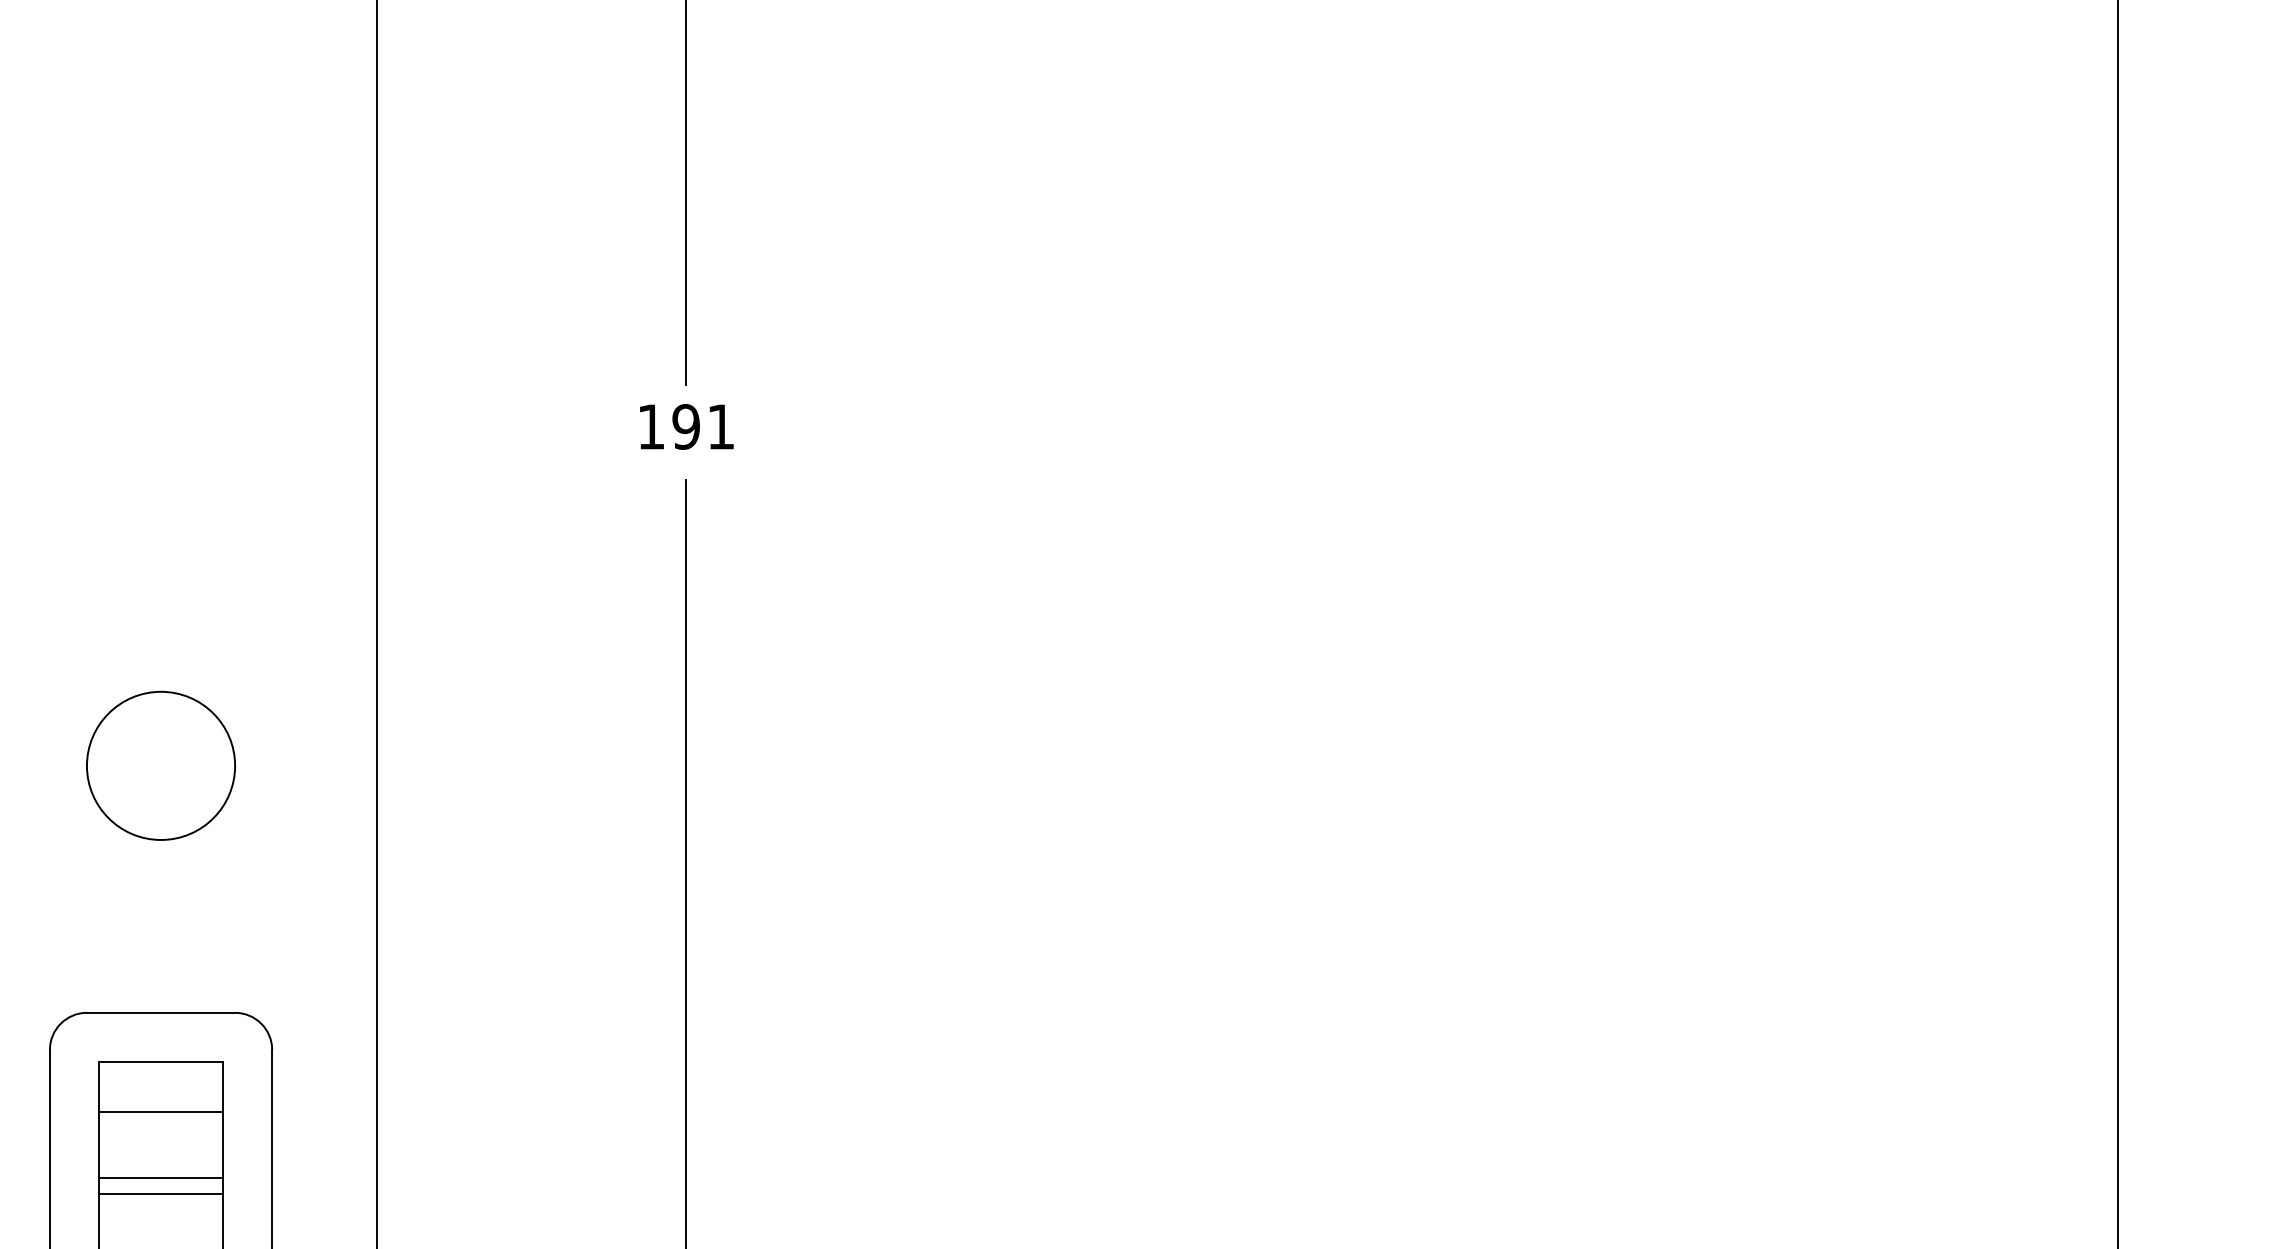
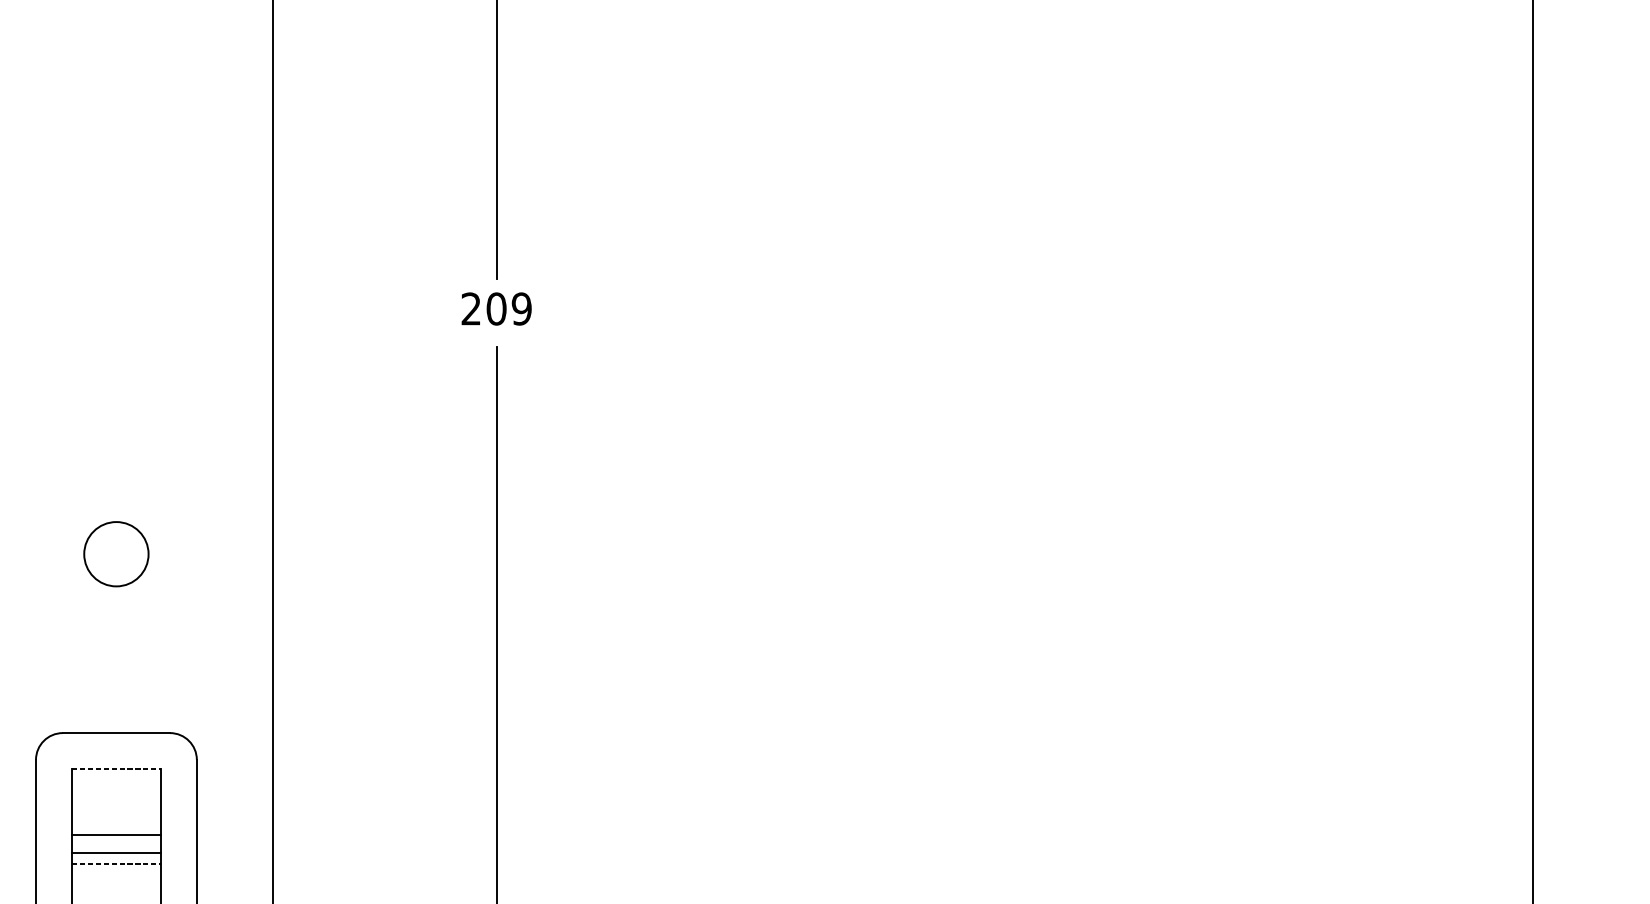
text: (686, 426) -> (496, 308), 191 -> 209
circle: (160, 765) -> (116, 554), size x0.6
line: (161, 1062) -> (116, 769), solid -> dashed
line: (160, 1111) -> (116, 834), moved
line: (161, 1193) -> (116, 863), solid -> dashed

